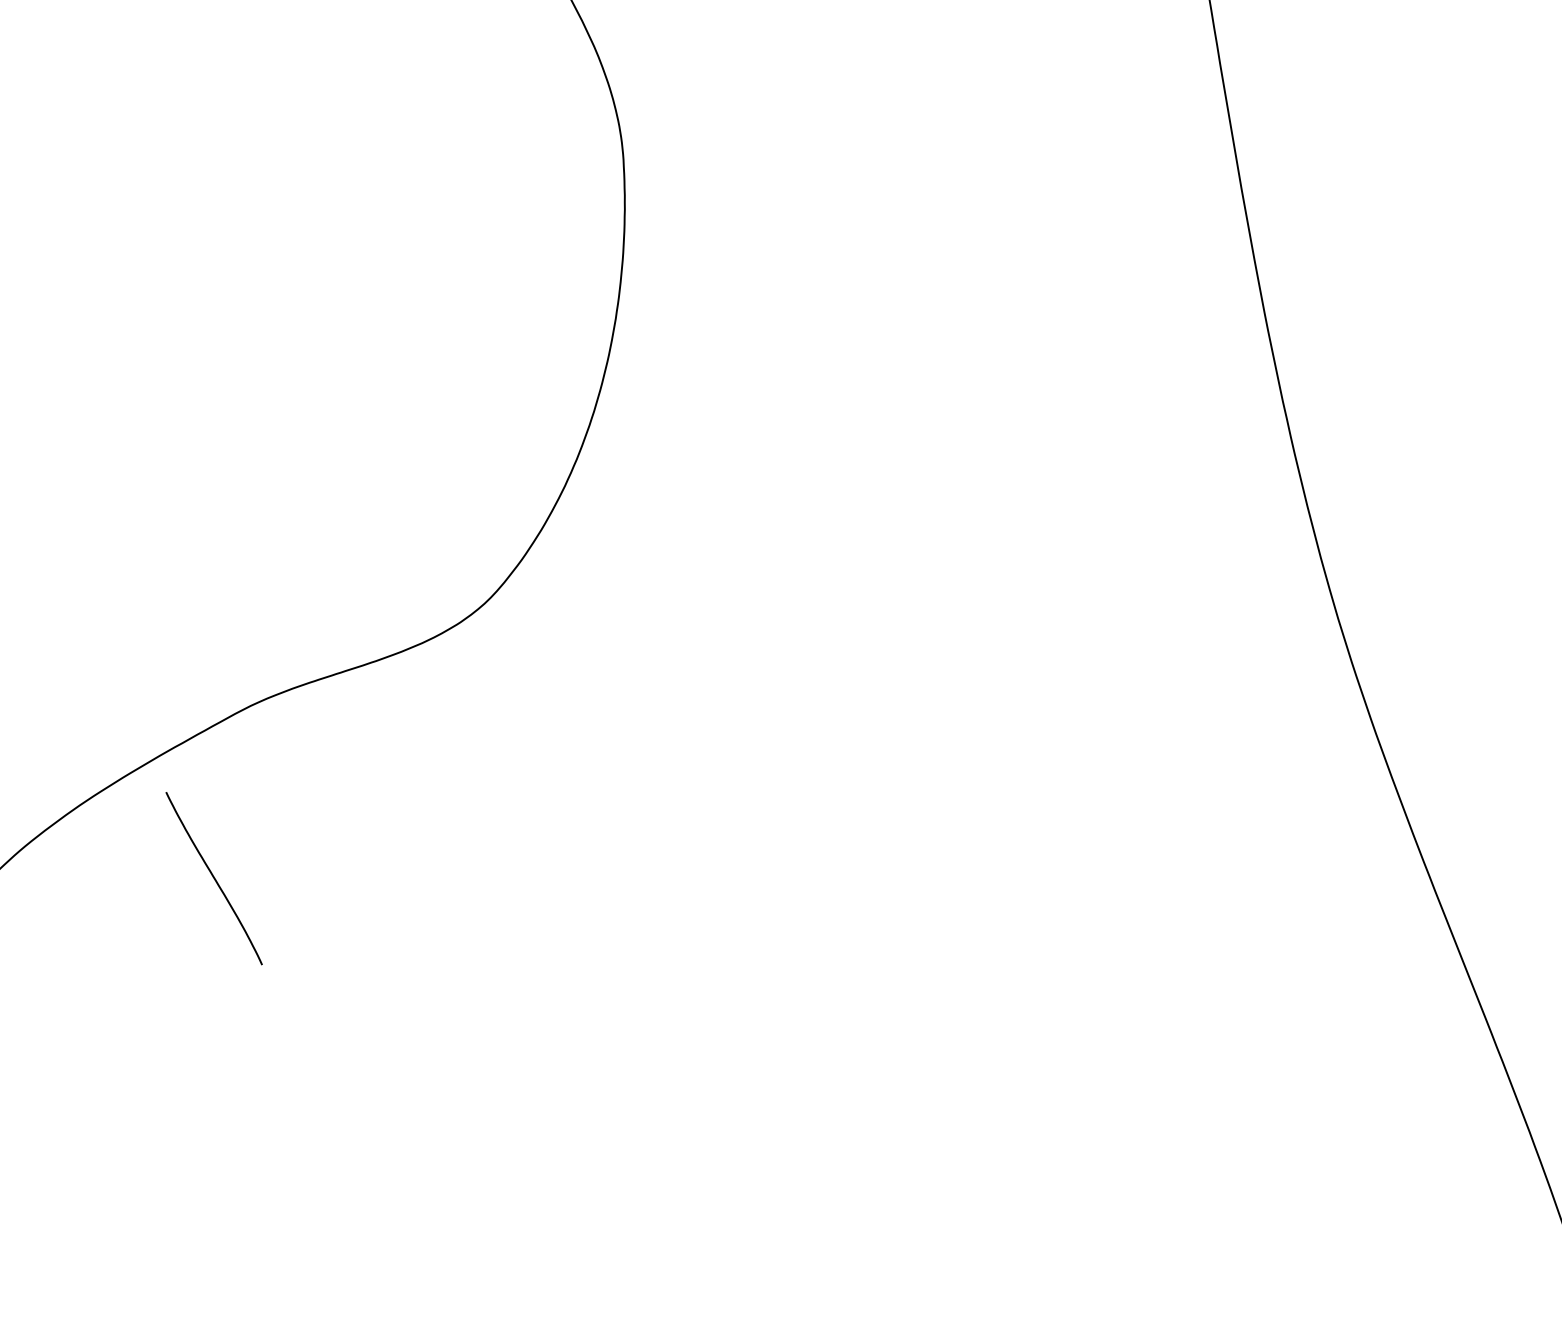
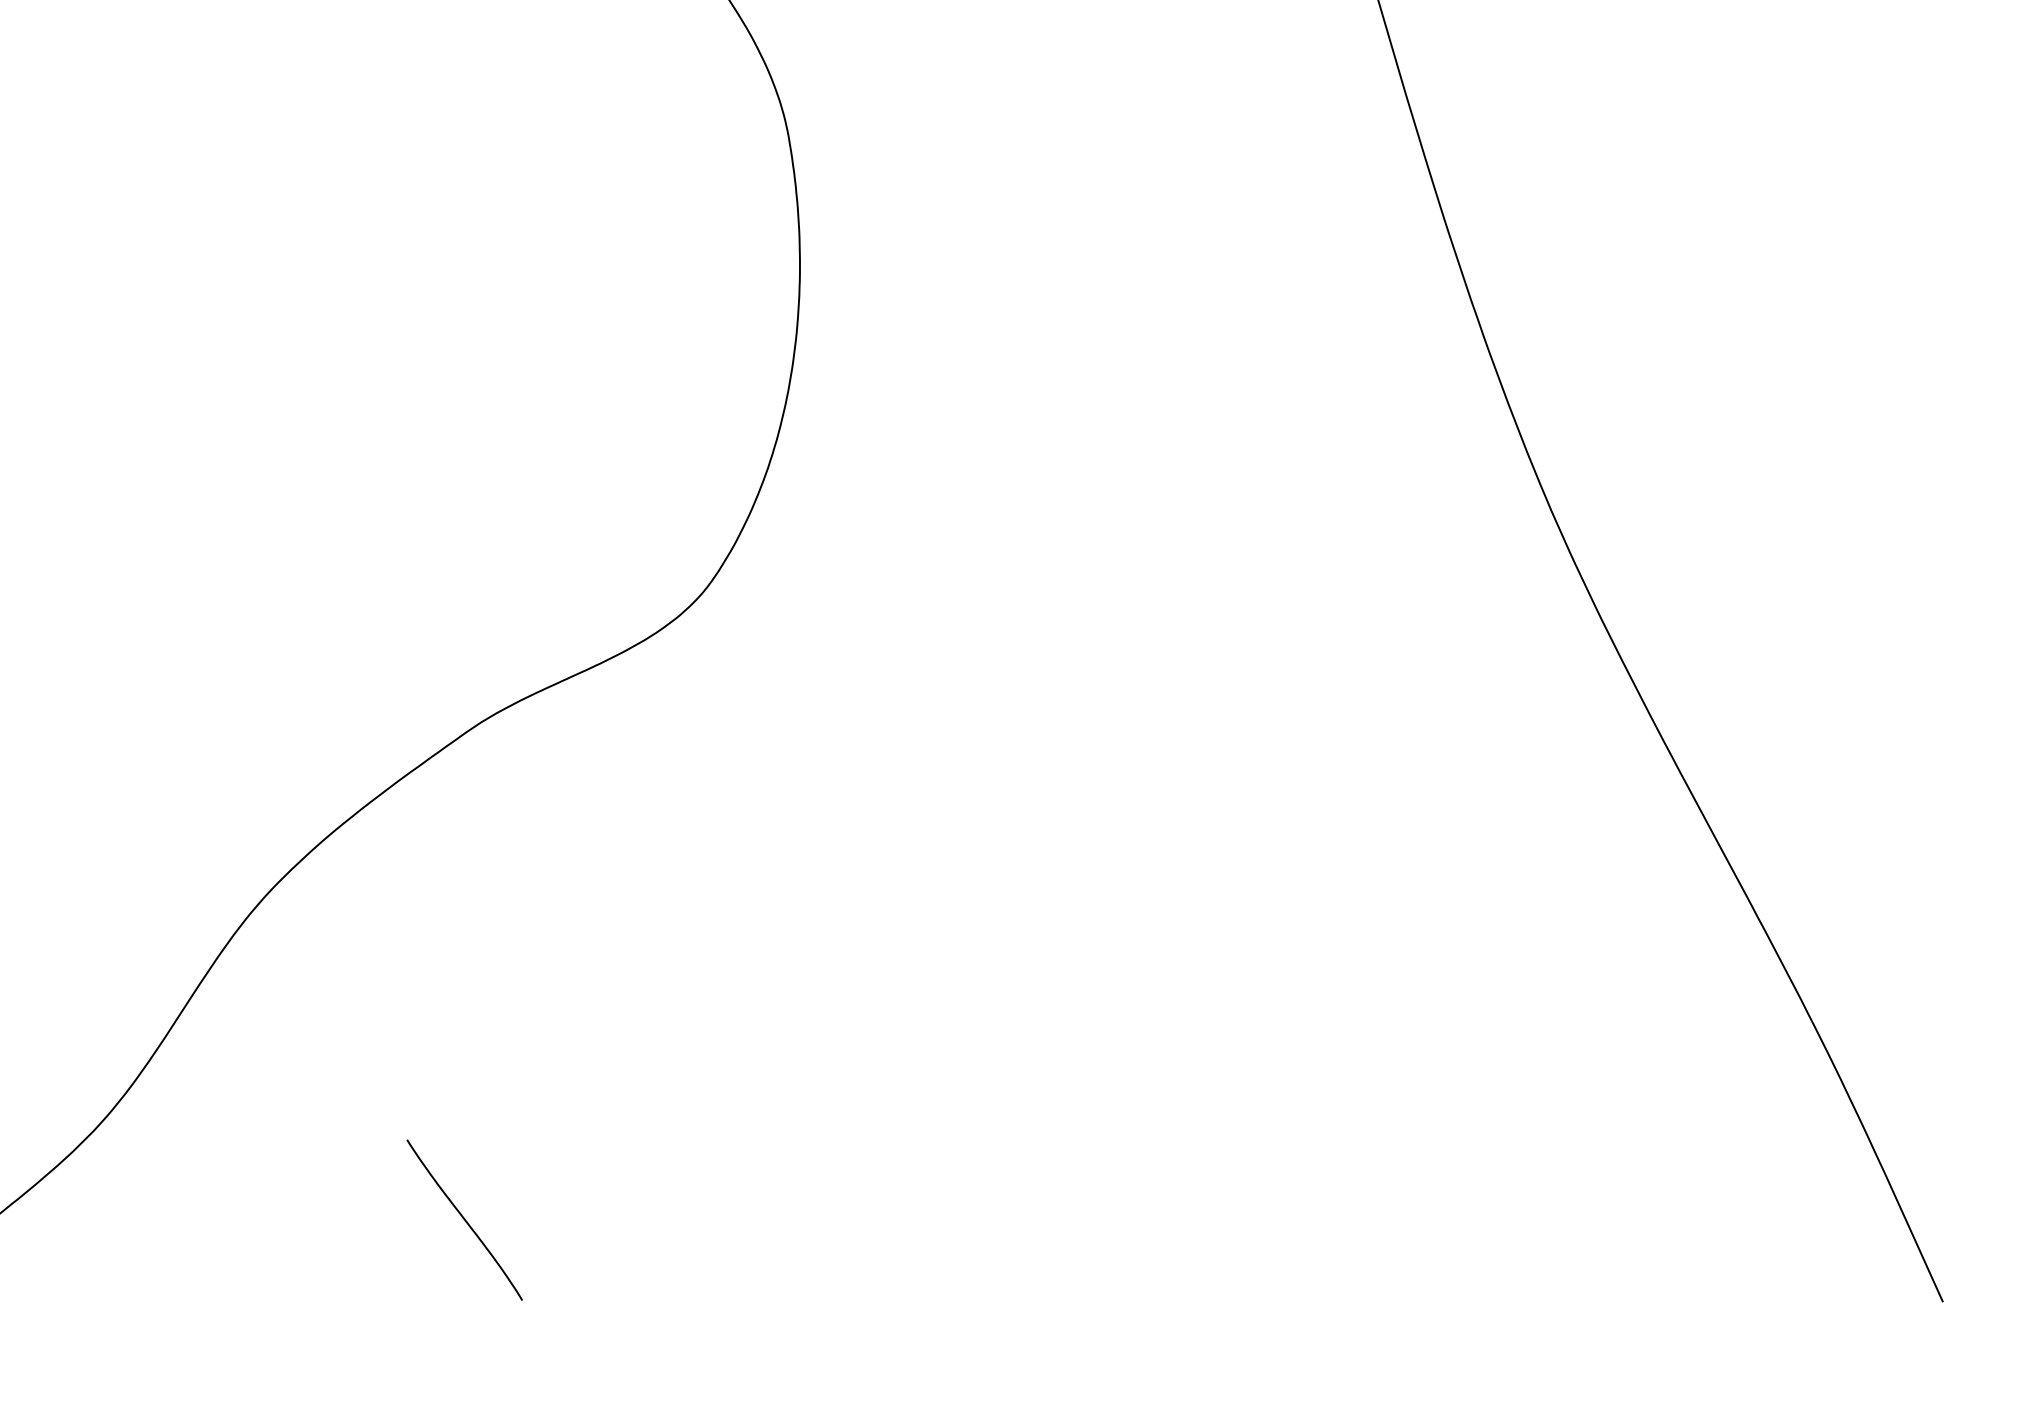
curve: (214, 877) -> (464, 1219), moved

